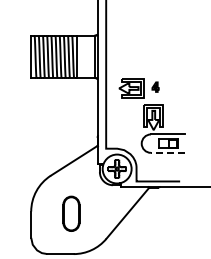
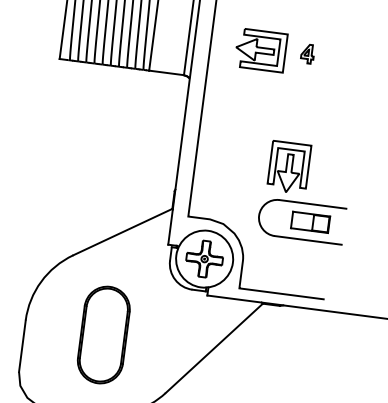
part: (138, 88) -> (273, 52), moved
line: (167, 152) -> (307, 239), dashed -> solid
part: (71, 213) -> (104, 334), size x1.43

